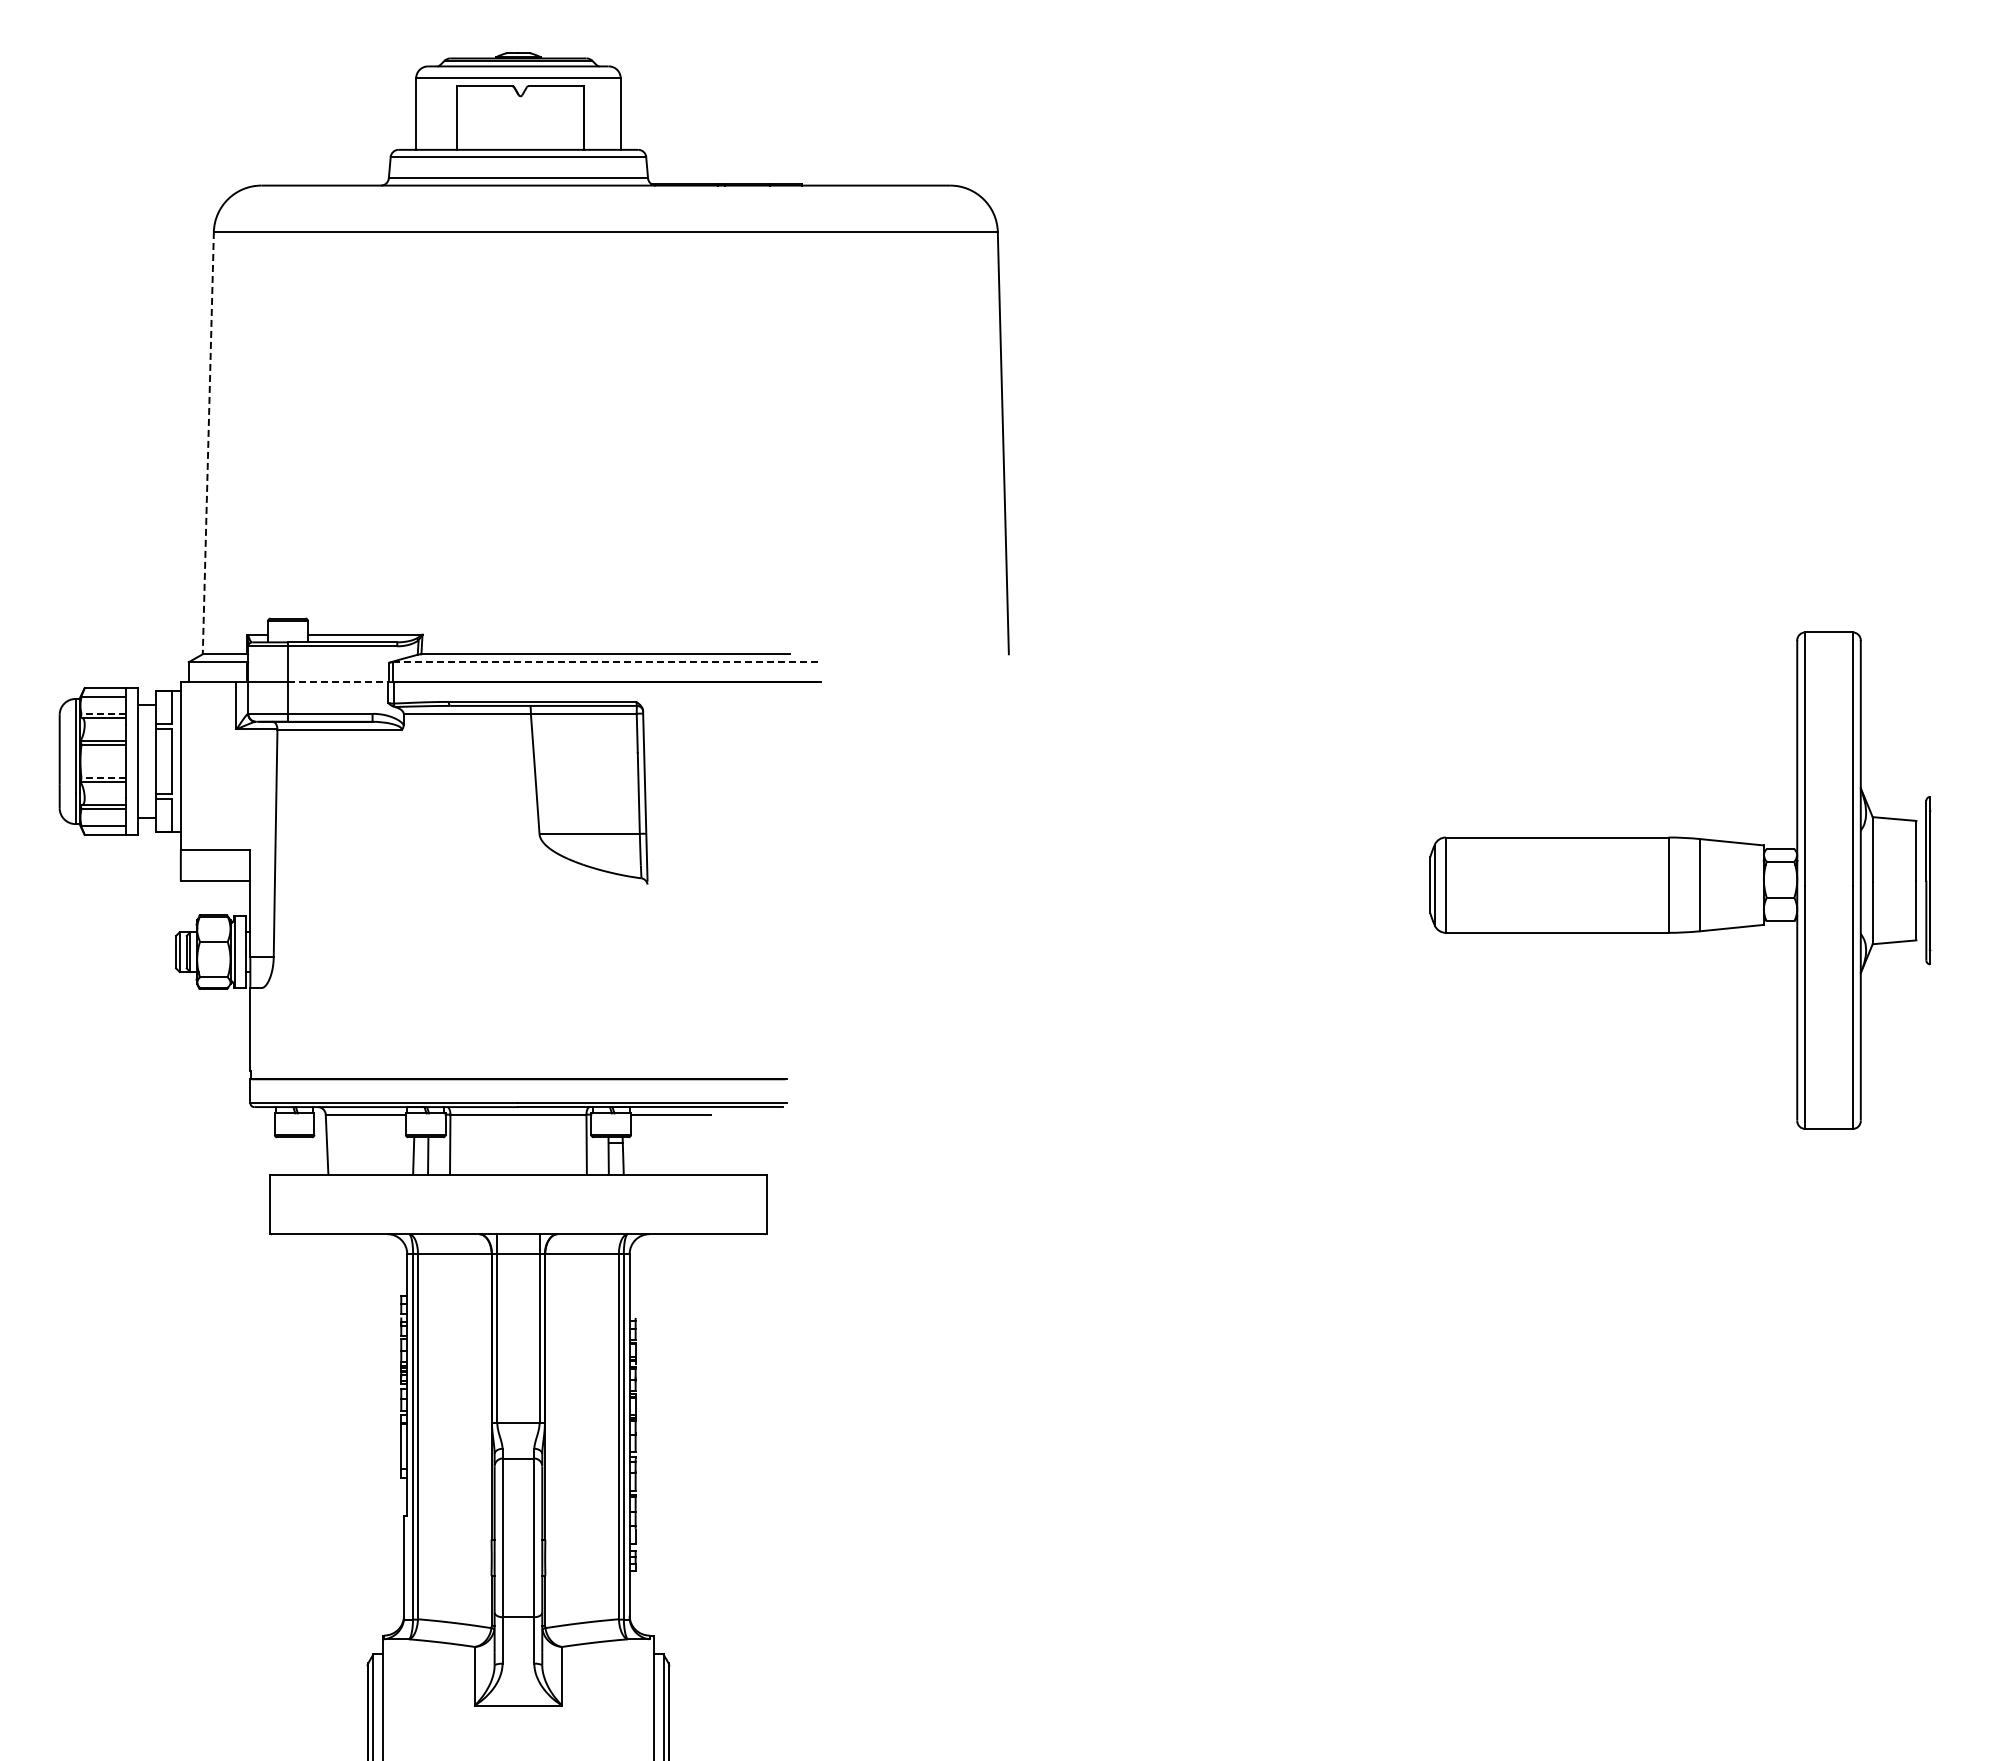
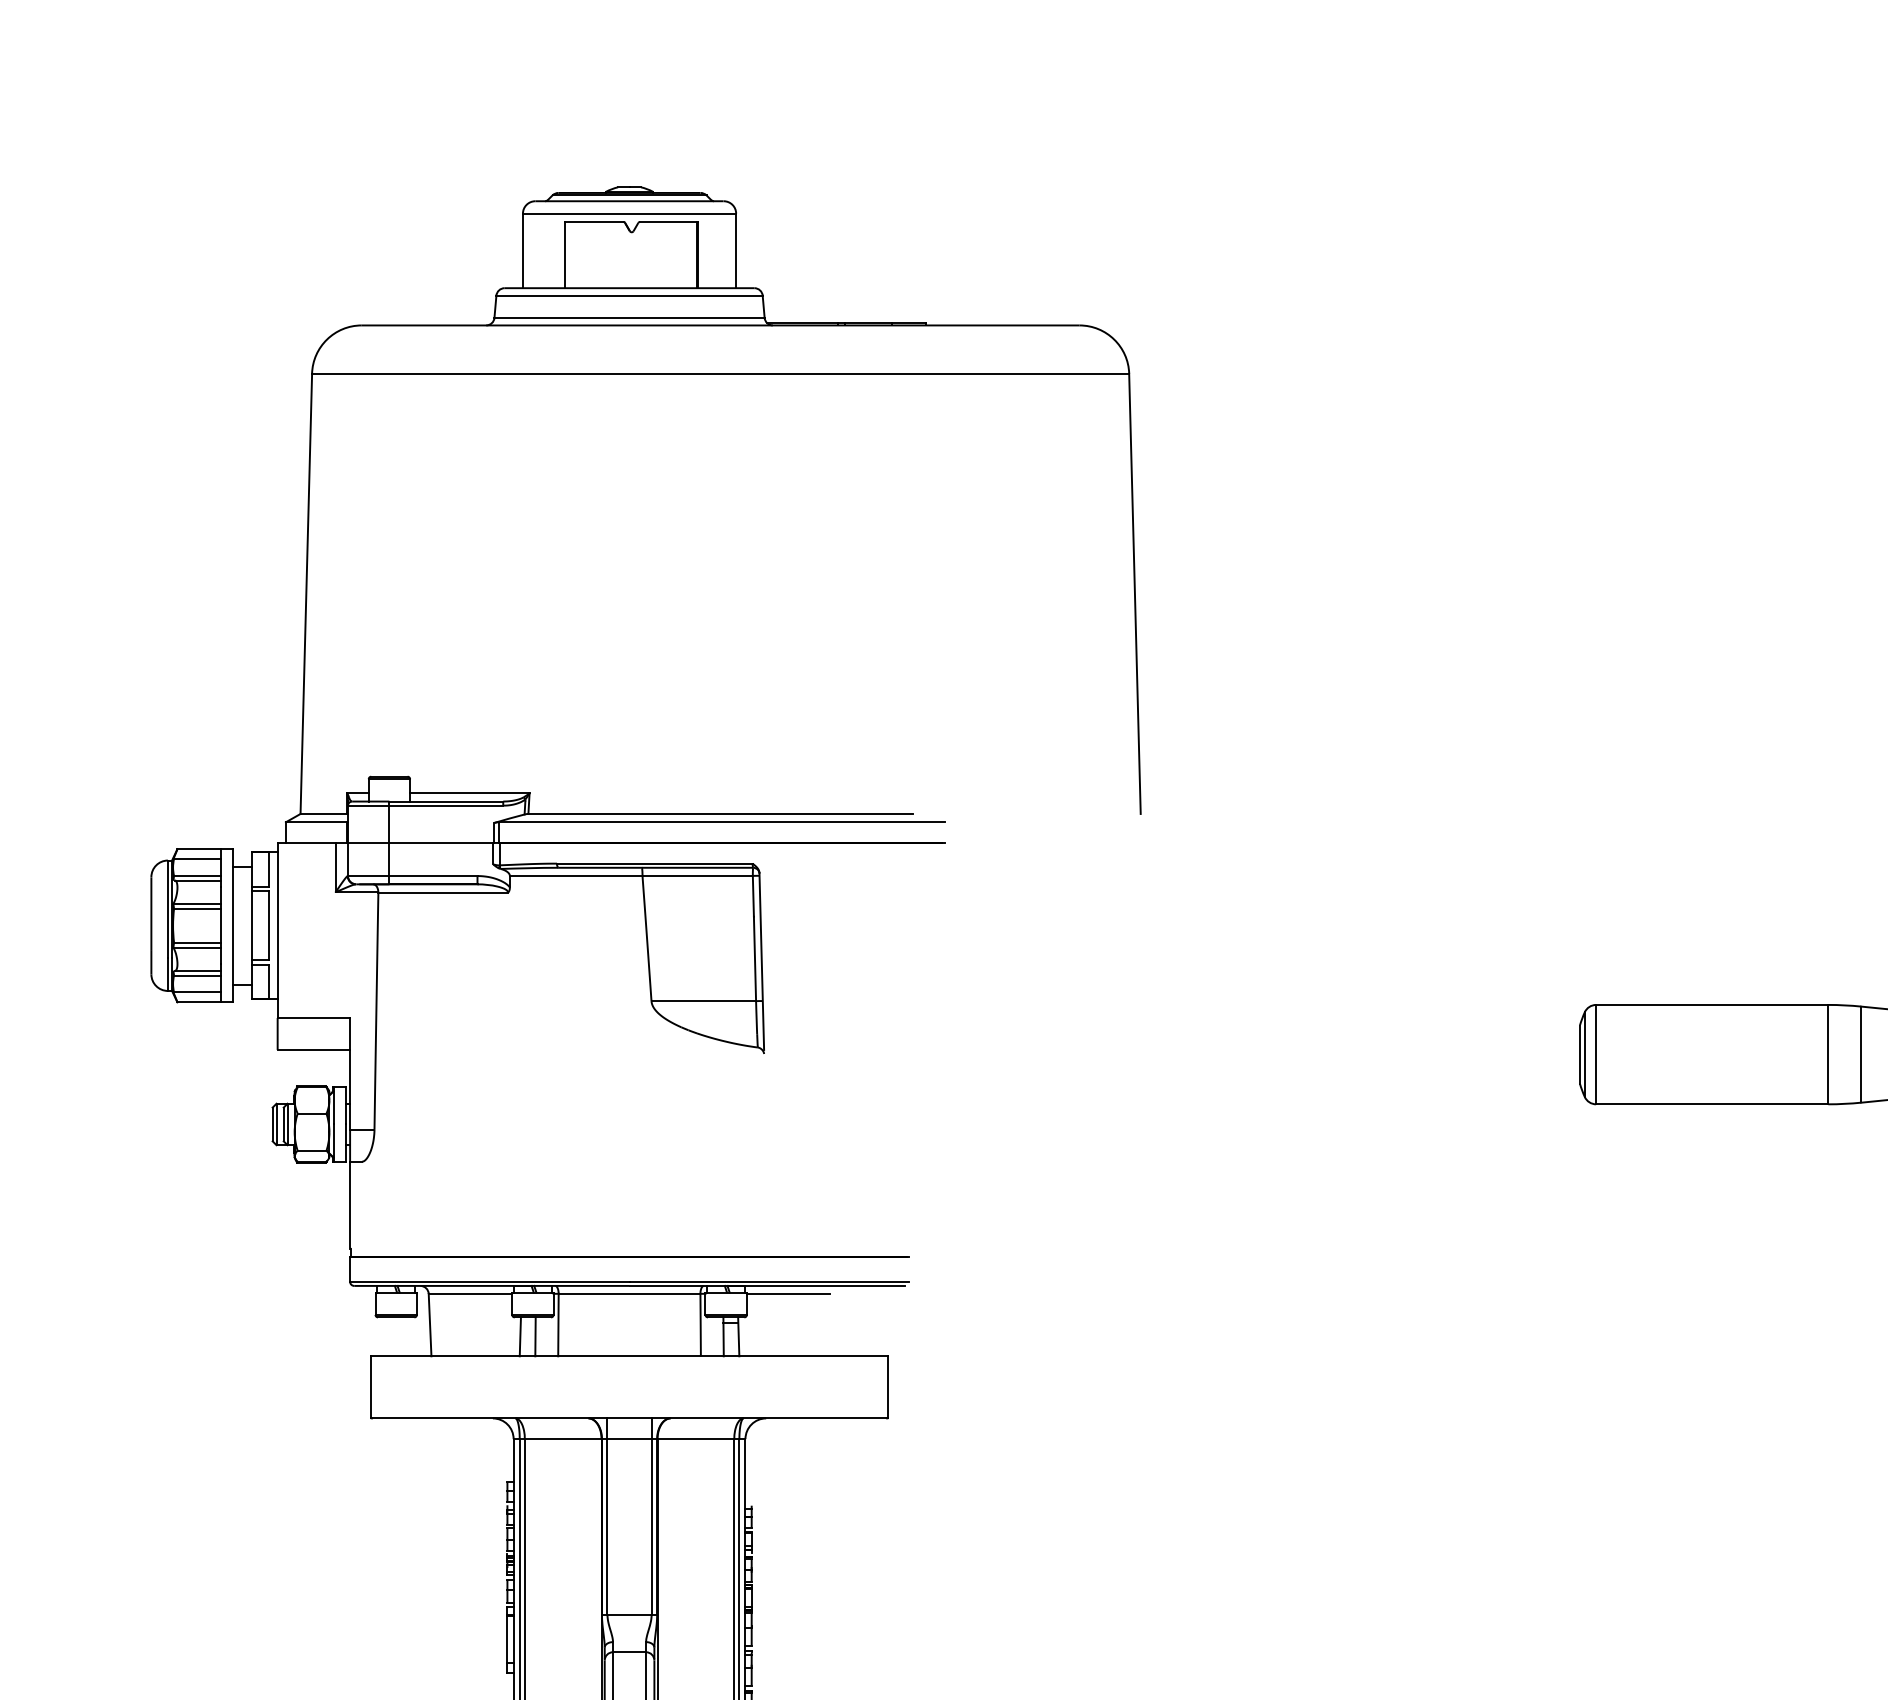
line: (208, 443) -> (306, 594), dashed -> solid
line: (606, 662) -> (721, 822), dashed -> solid
line: (337, 682) -> (440, 843), dashed -> solid
line: (103, 713) -> (197, 875), dashed -> solid
line: (103, 777) -> (197, 942), dashed -> solid

